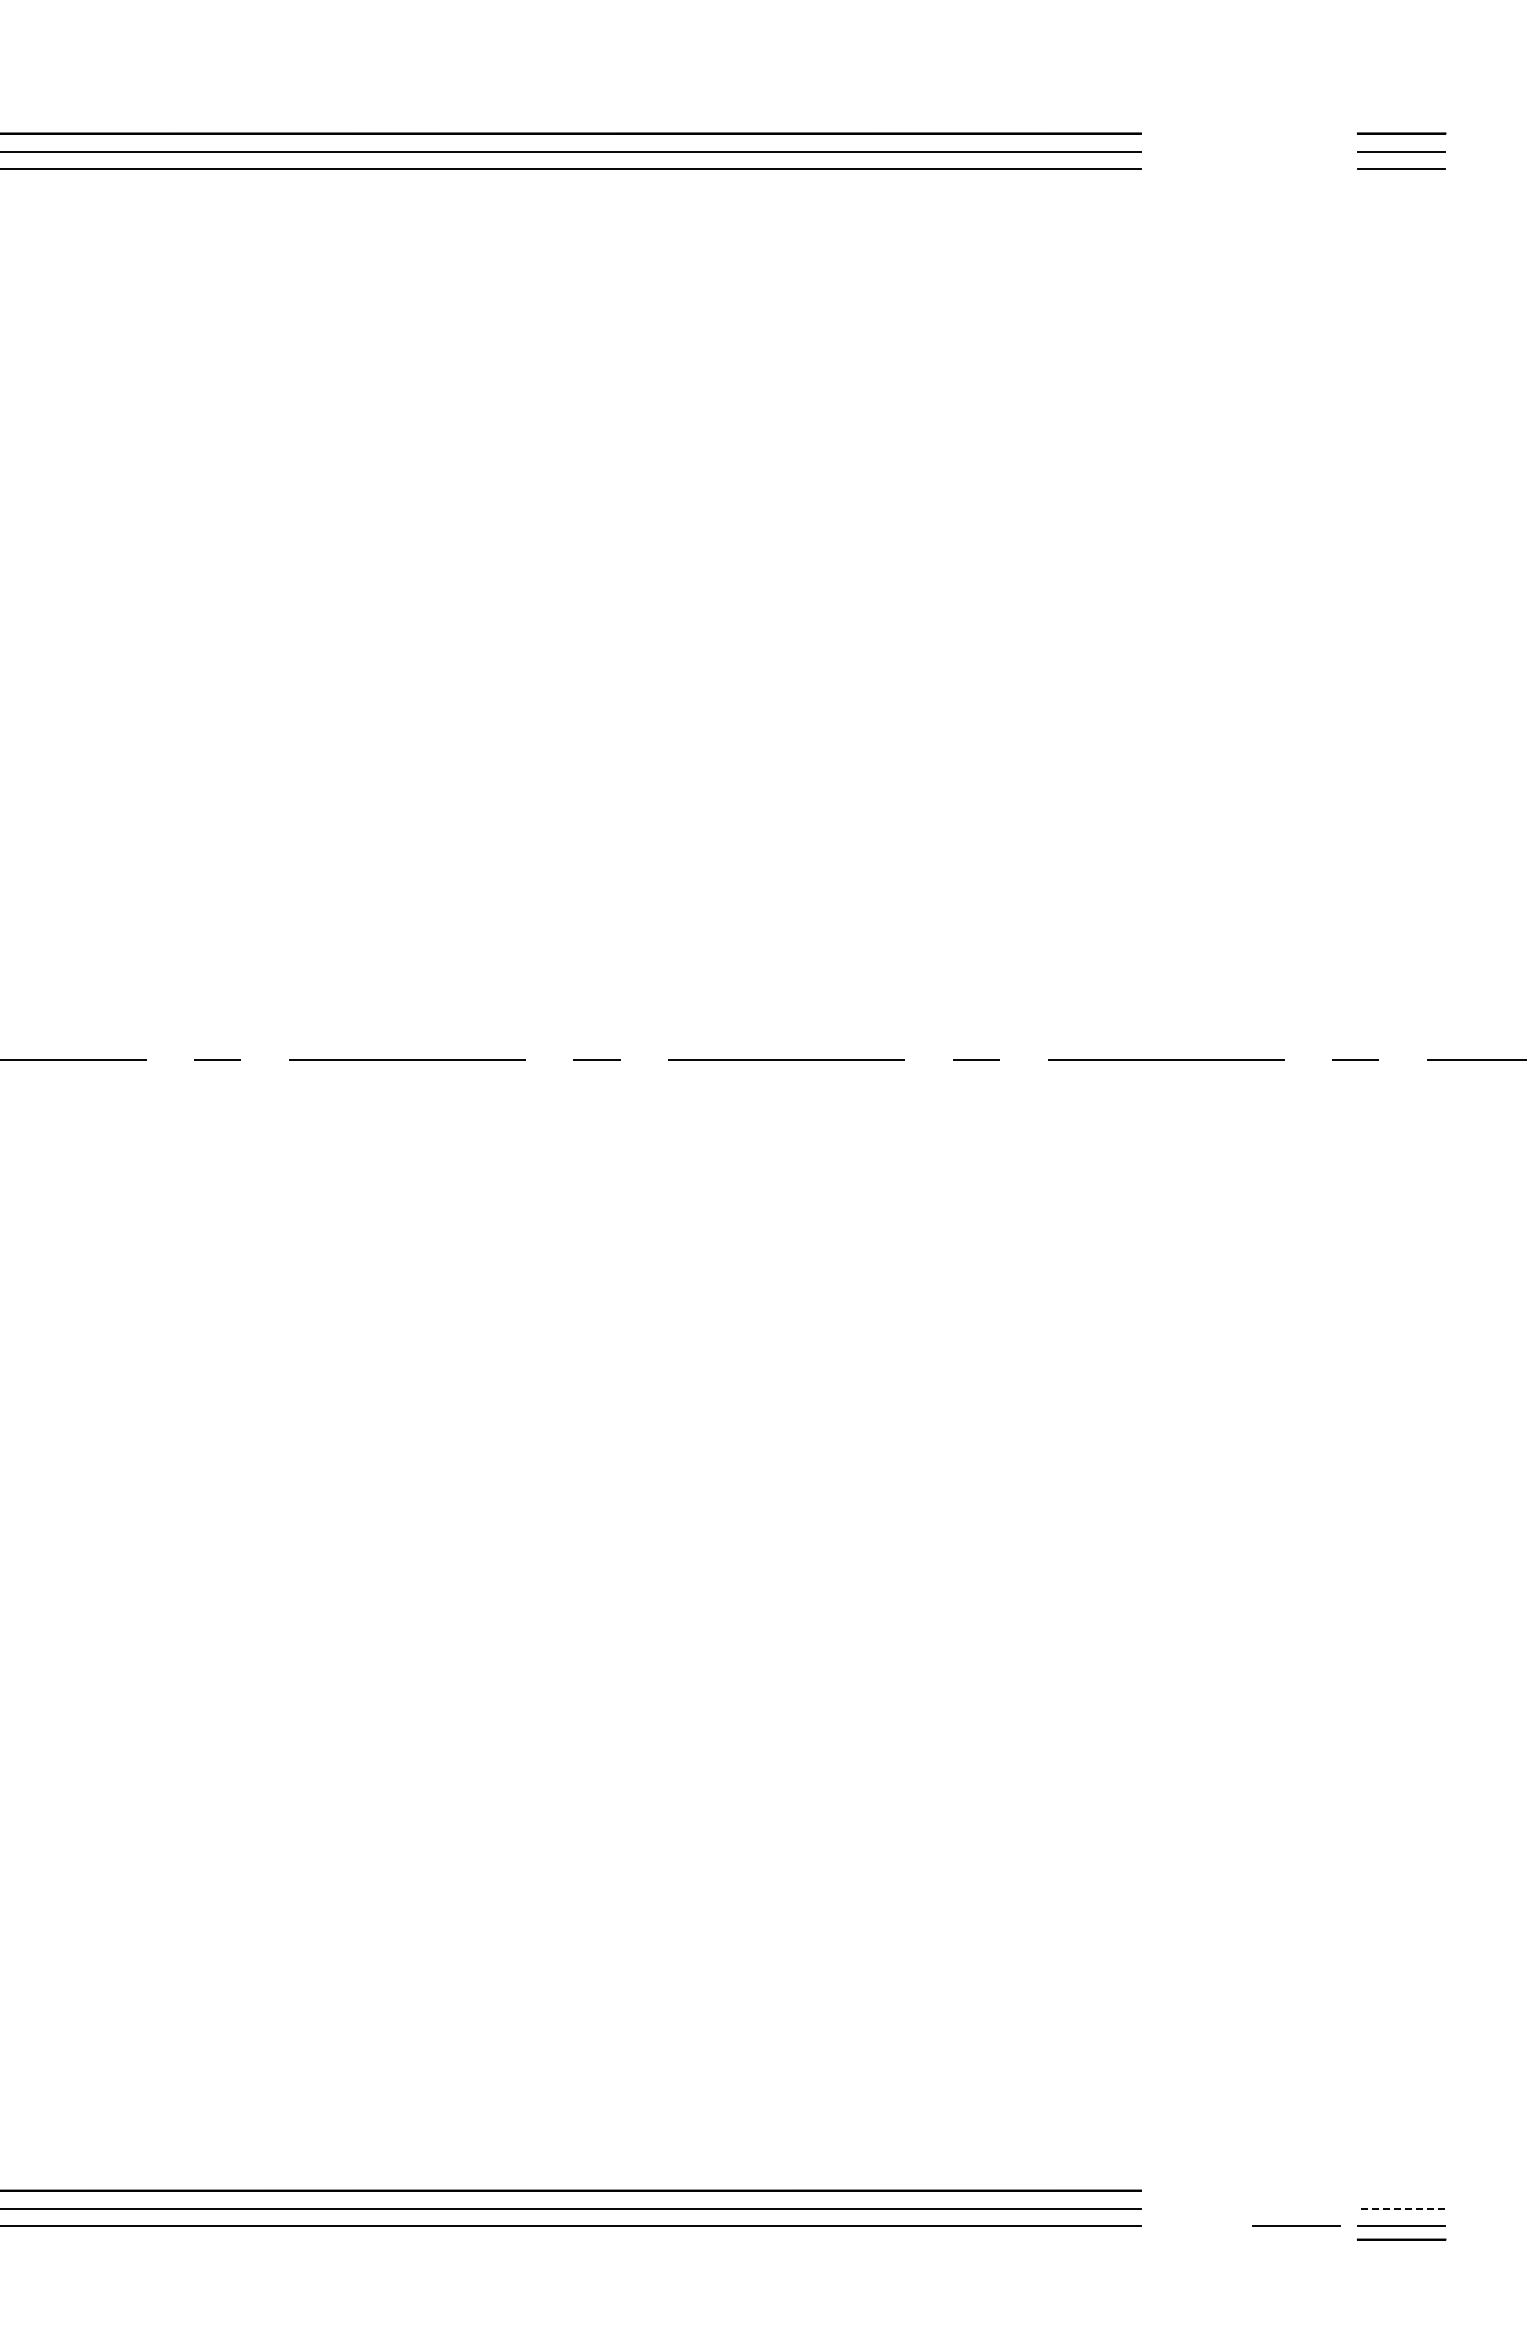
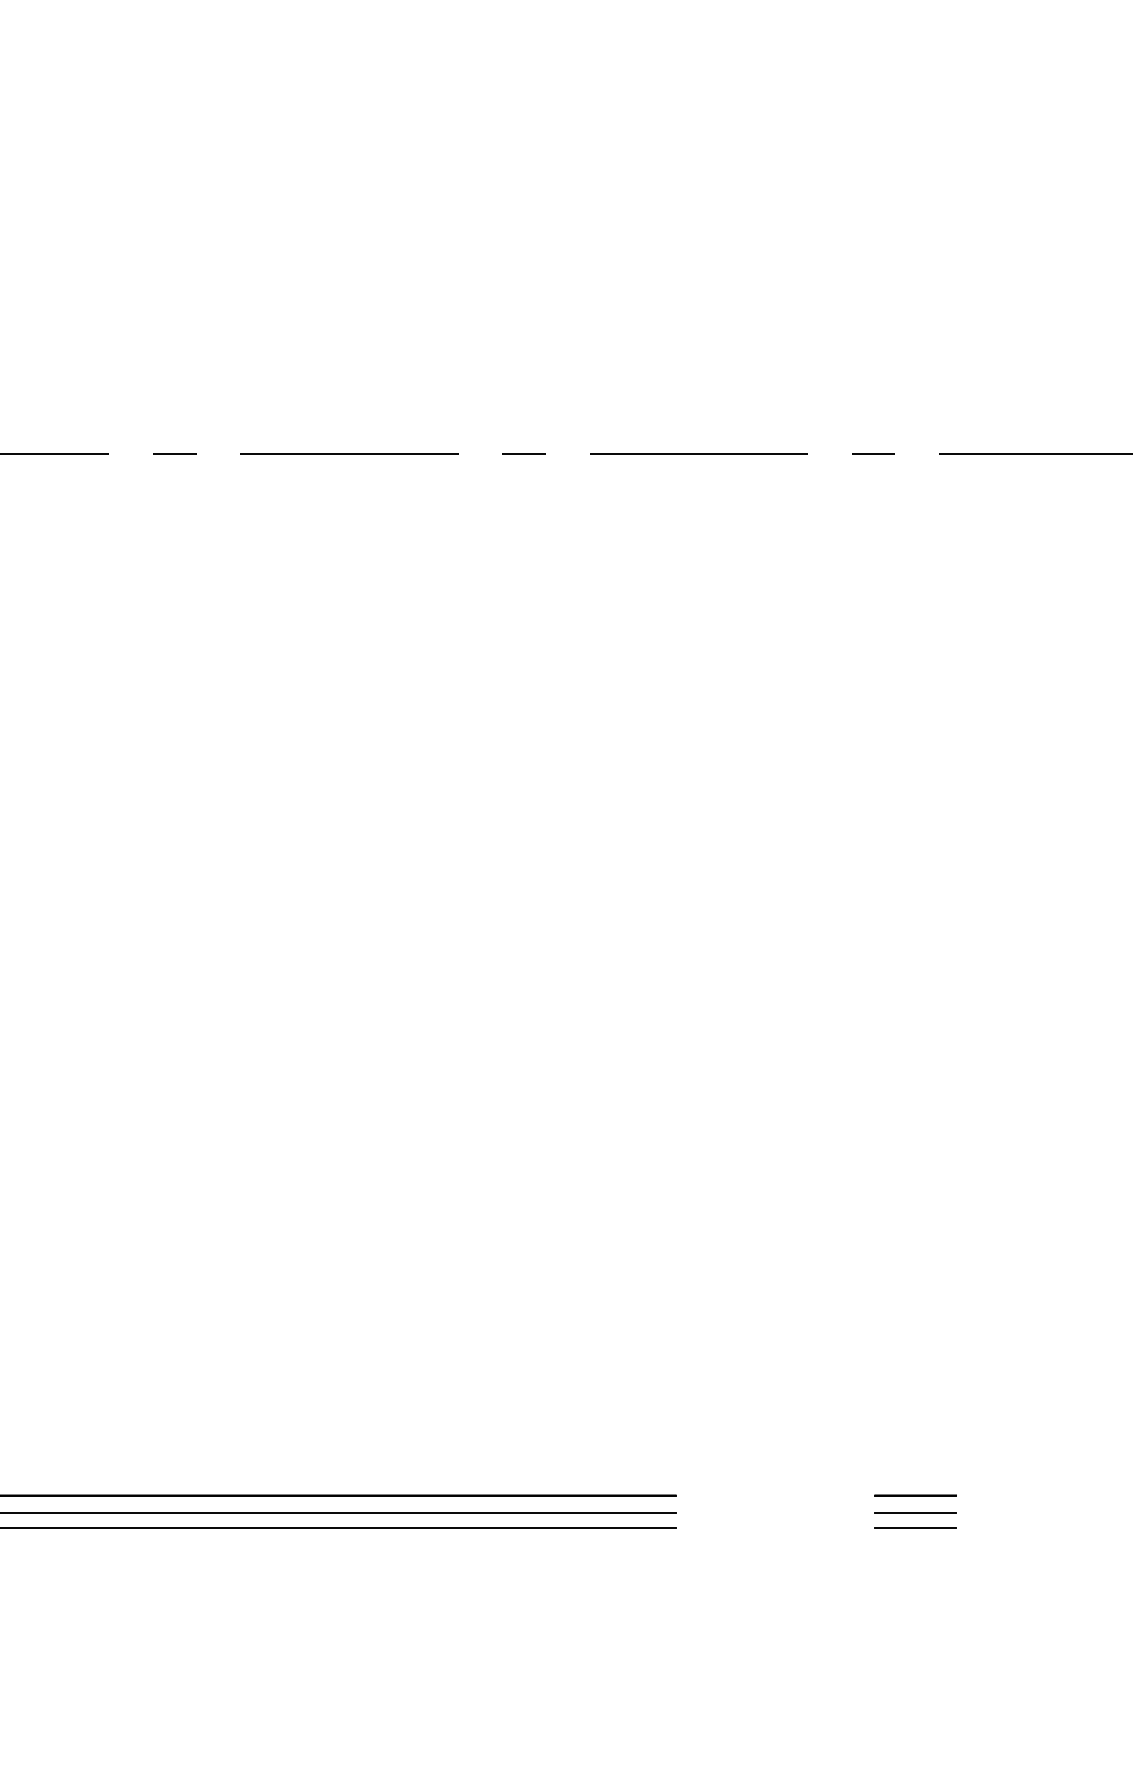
line: (1401, 2209) -> (915, 1512), dashed -> solid
line: (1296, 2225) -> (818, 1527), removed
line: (1401, 2239) -> (915, 1495), moved

